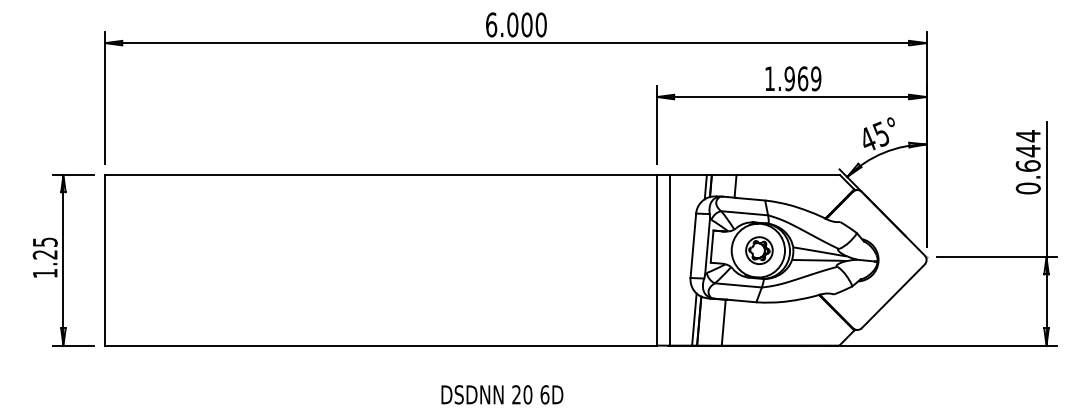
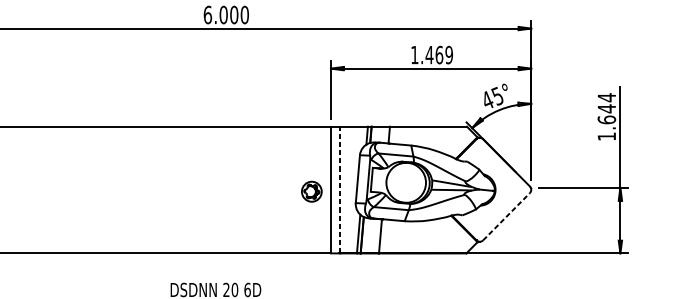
text: (789, 78) -> (429, 54), 1.969 -> 1.469
text: (1027, 188) -> (606, 136), 0.644 -> 1.644
part: (759, 250) -> (311, 191), moved
line: (669, 259) -> (340, 189), solid -> dashed
line: (893, 296) -> (506, 216), solid -> dashed

